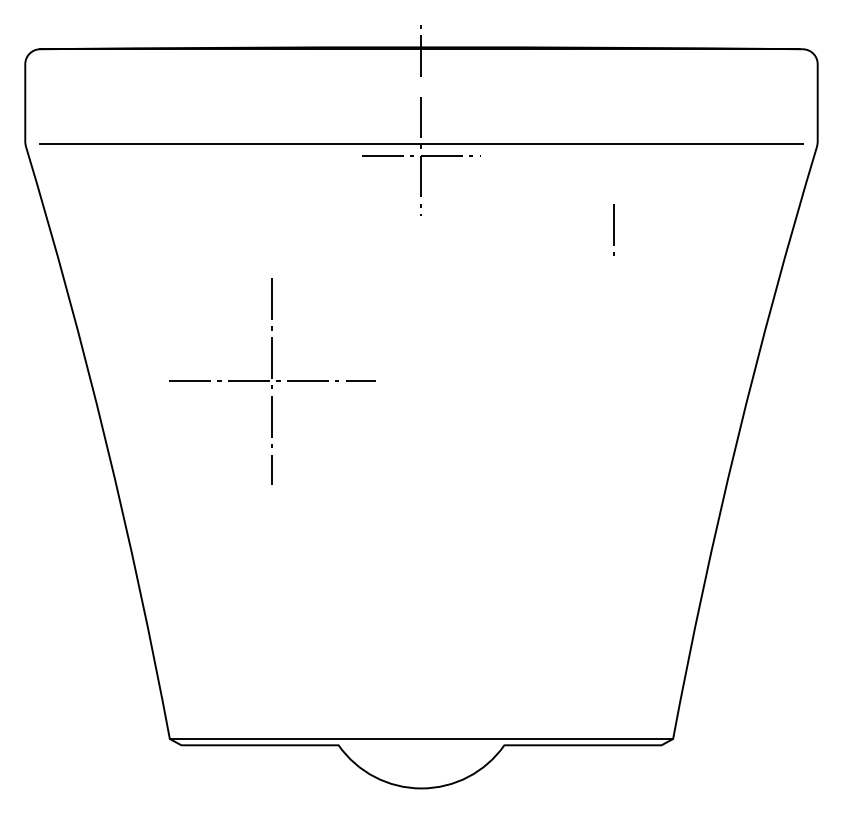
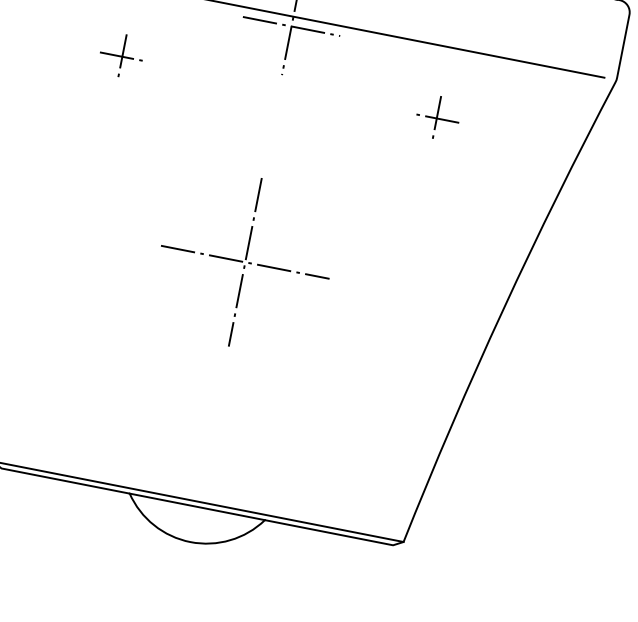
part: (227, 229) -> (121, 55), added
line: (613, 231) -> (436, 118), added
part: (272, 381) -> (245, 262), moved
line: (421, 745) -> (197, 507), added

